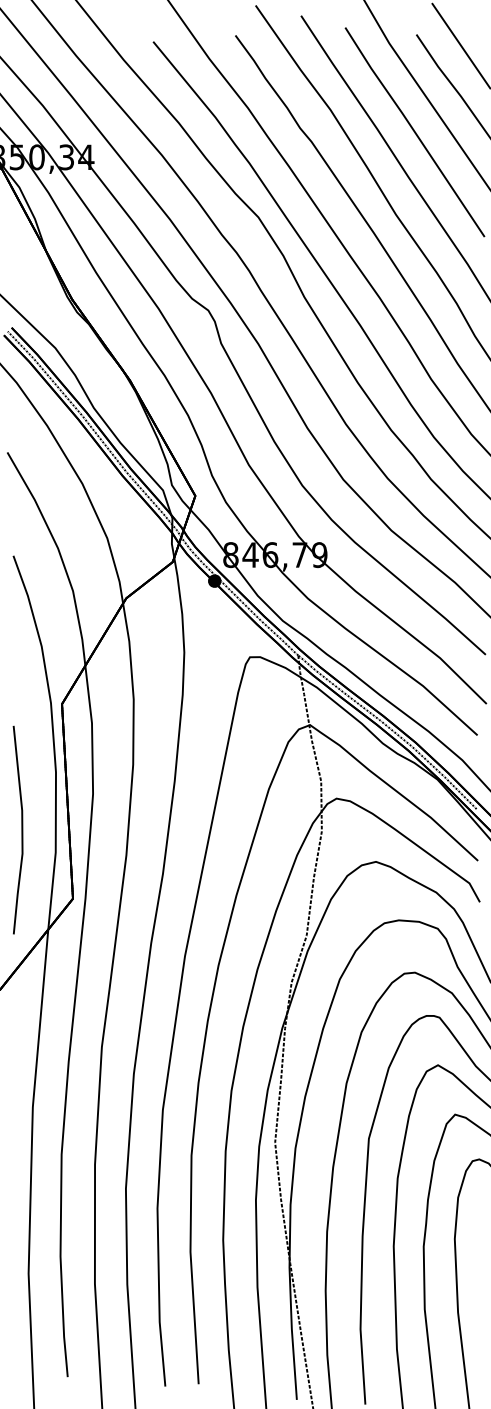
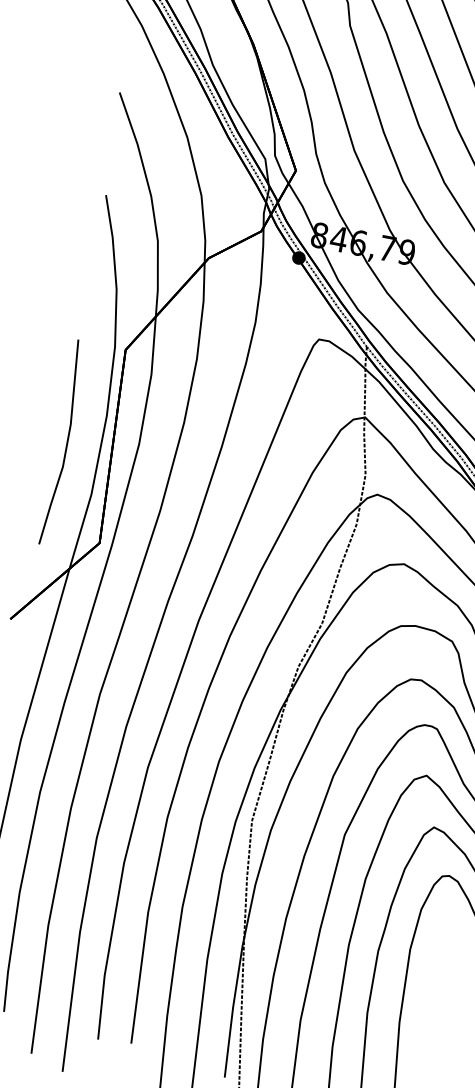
line: (21, 829) -> (66, 442), moved

